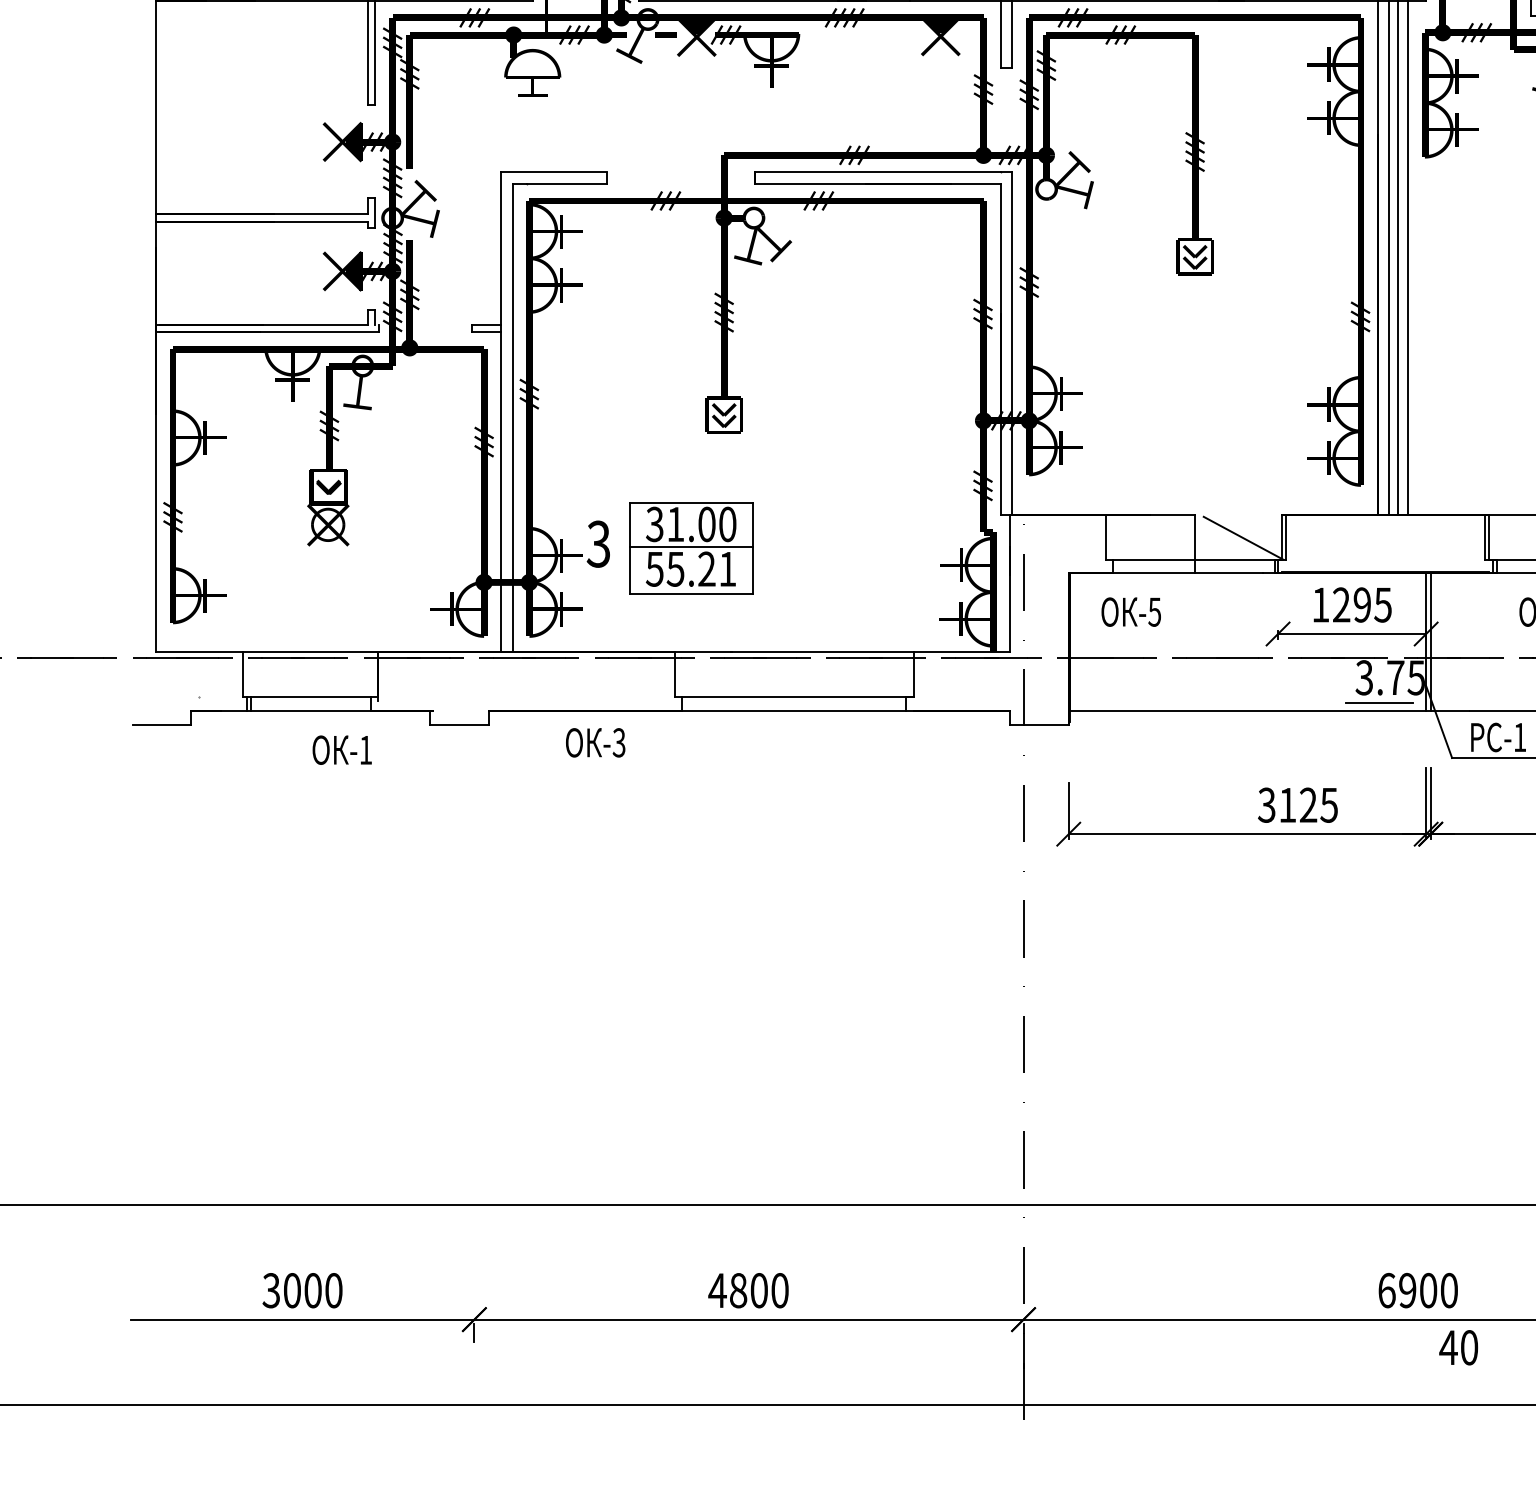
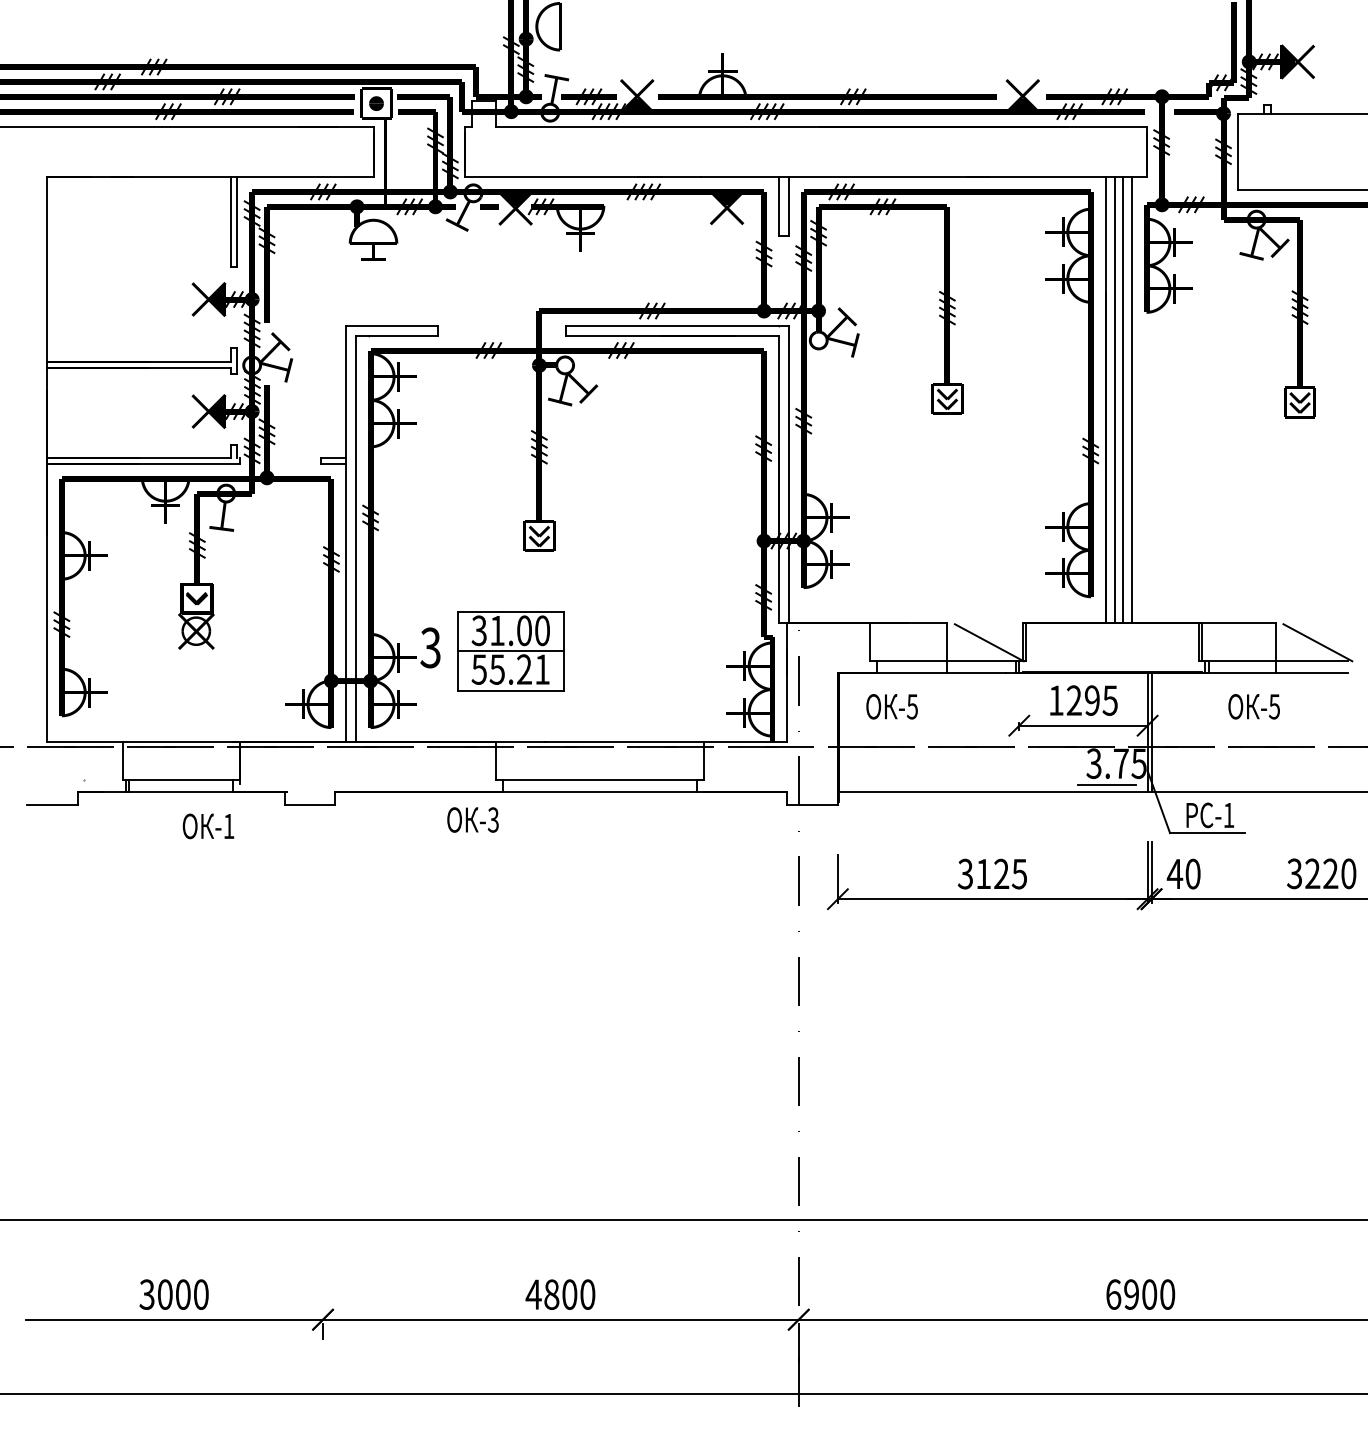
text: (595, 742) -> (472, 819), moved
text: (1296, 804) -> (991, 873), moved
text: (1458, 1347) -> (1183, 873), moved

